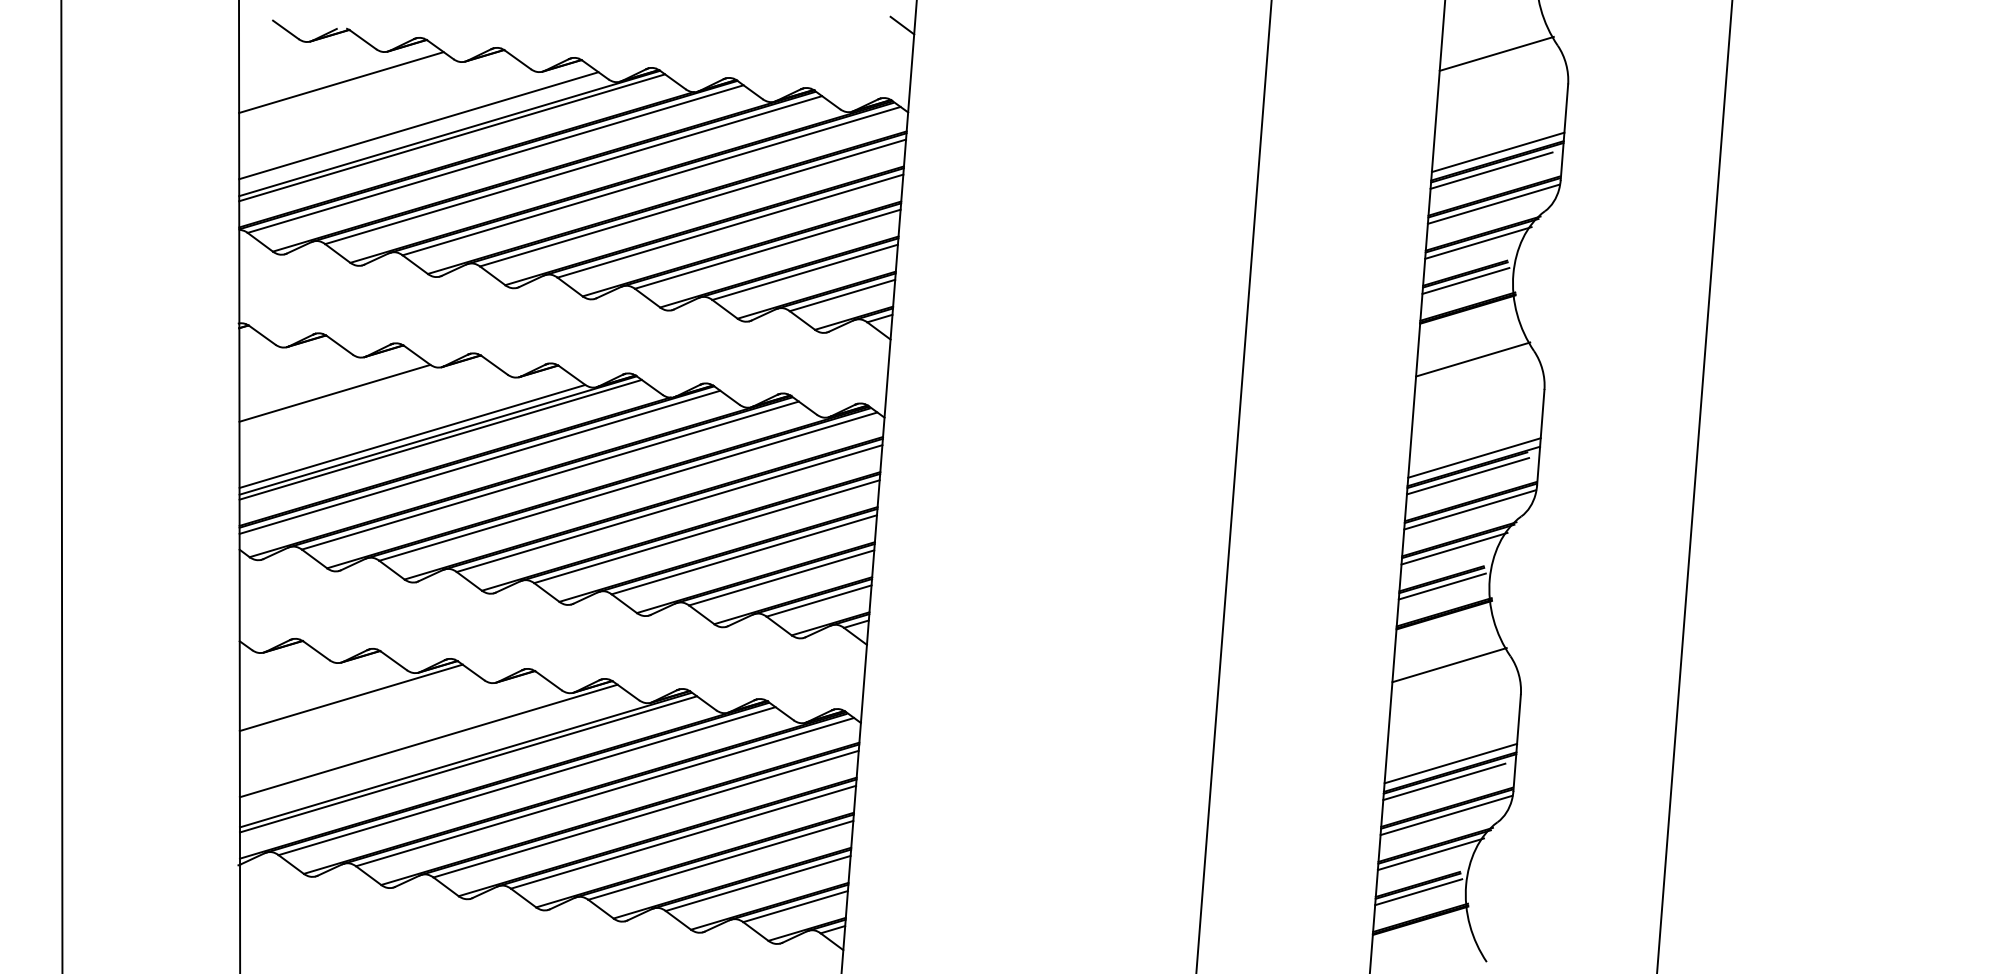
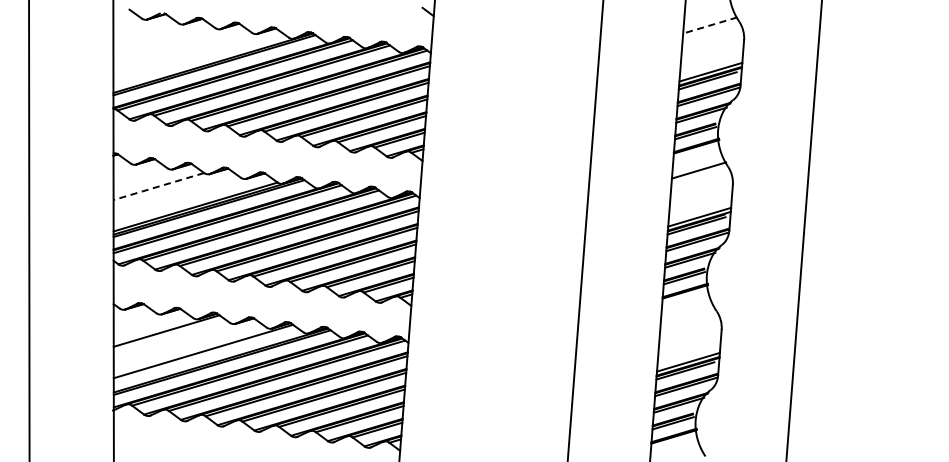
line: (1495, 53) -> (709, 25), solid -> dashed
line: (340, 81) -> (161, 38), removed
line: (418, 125) -> (198, 59), removed
line: (334, 393) -> (158, 186), solid -> dashed
line: (1448, 665) -> (687, 315), removed

